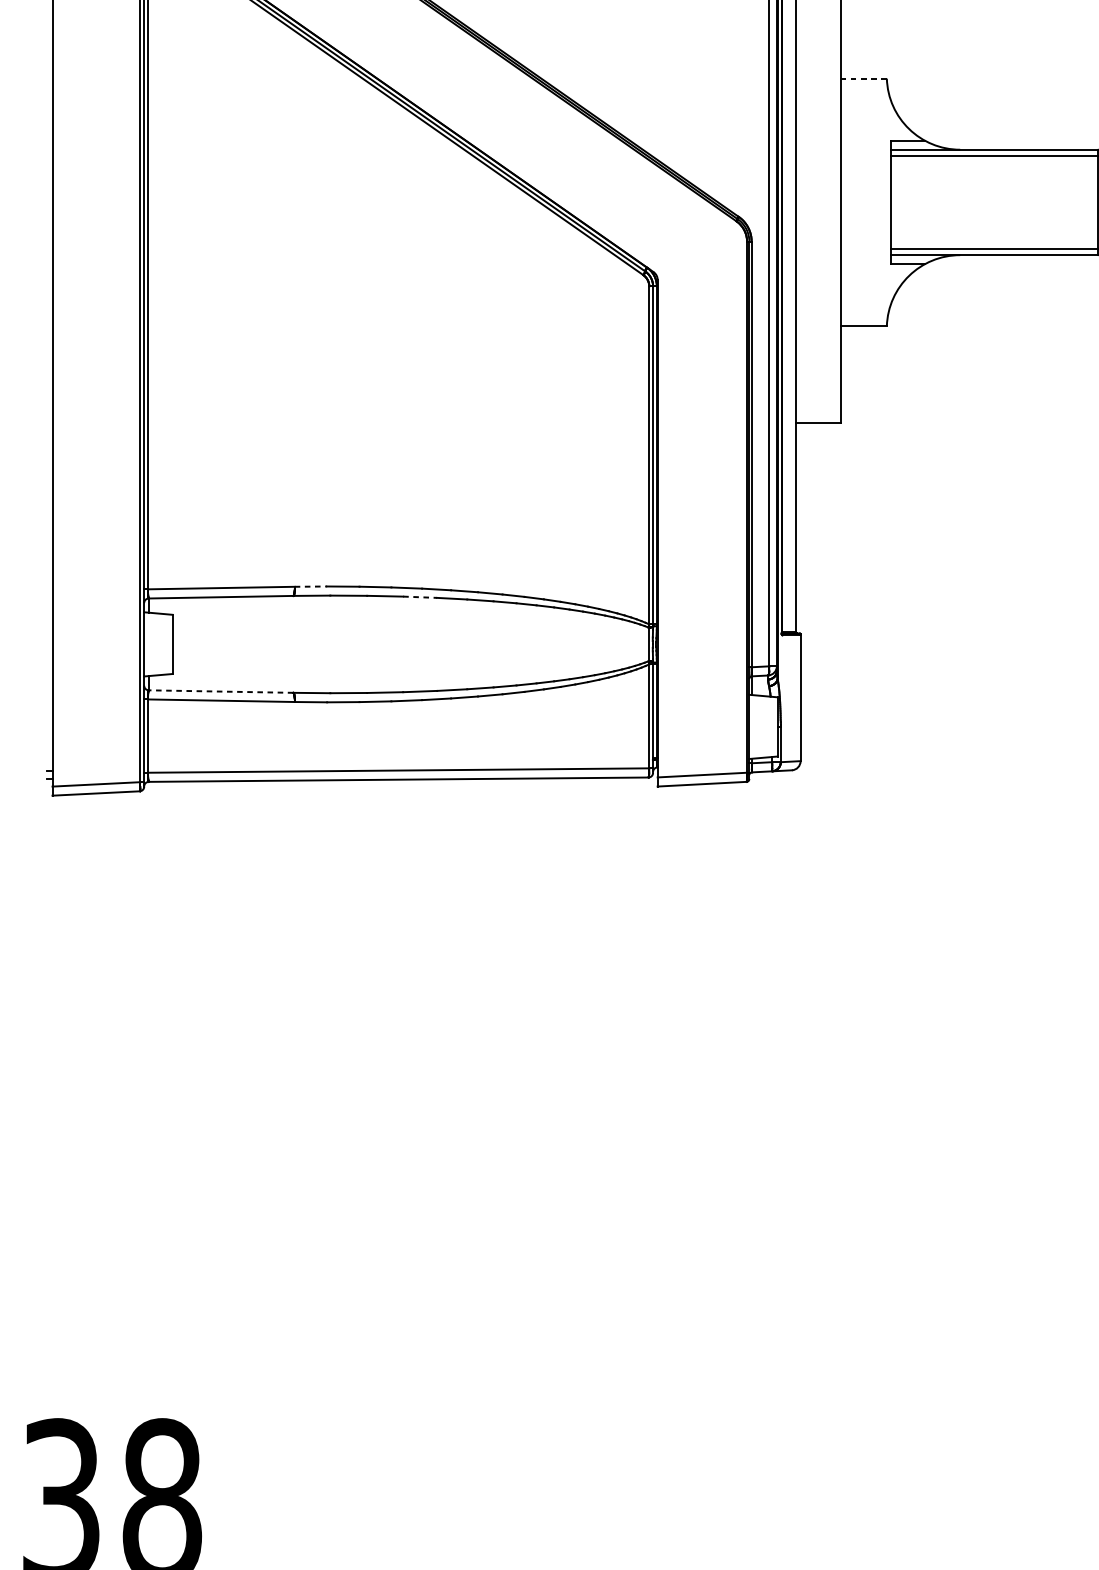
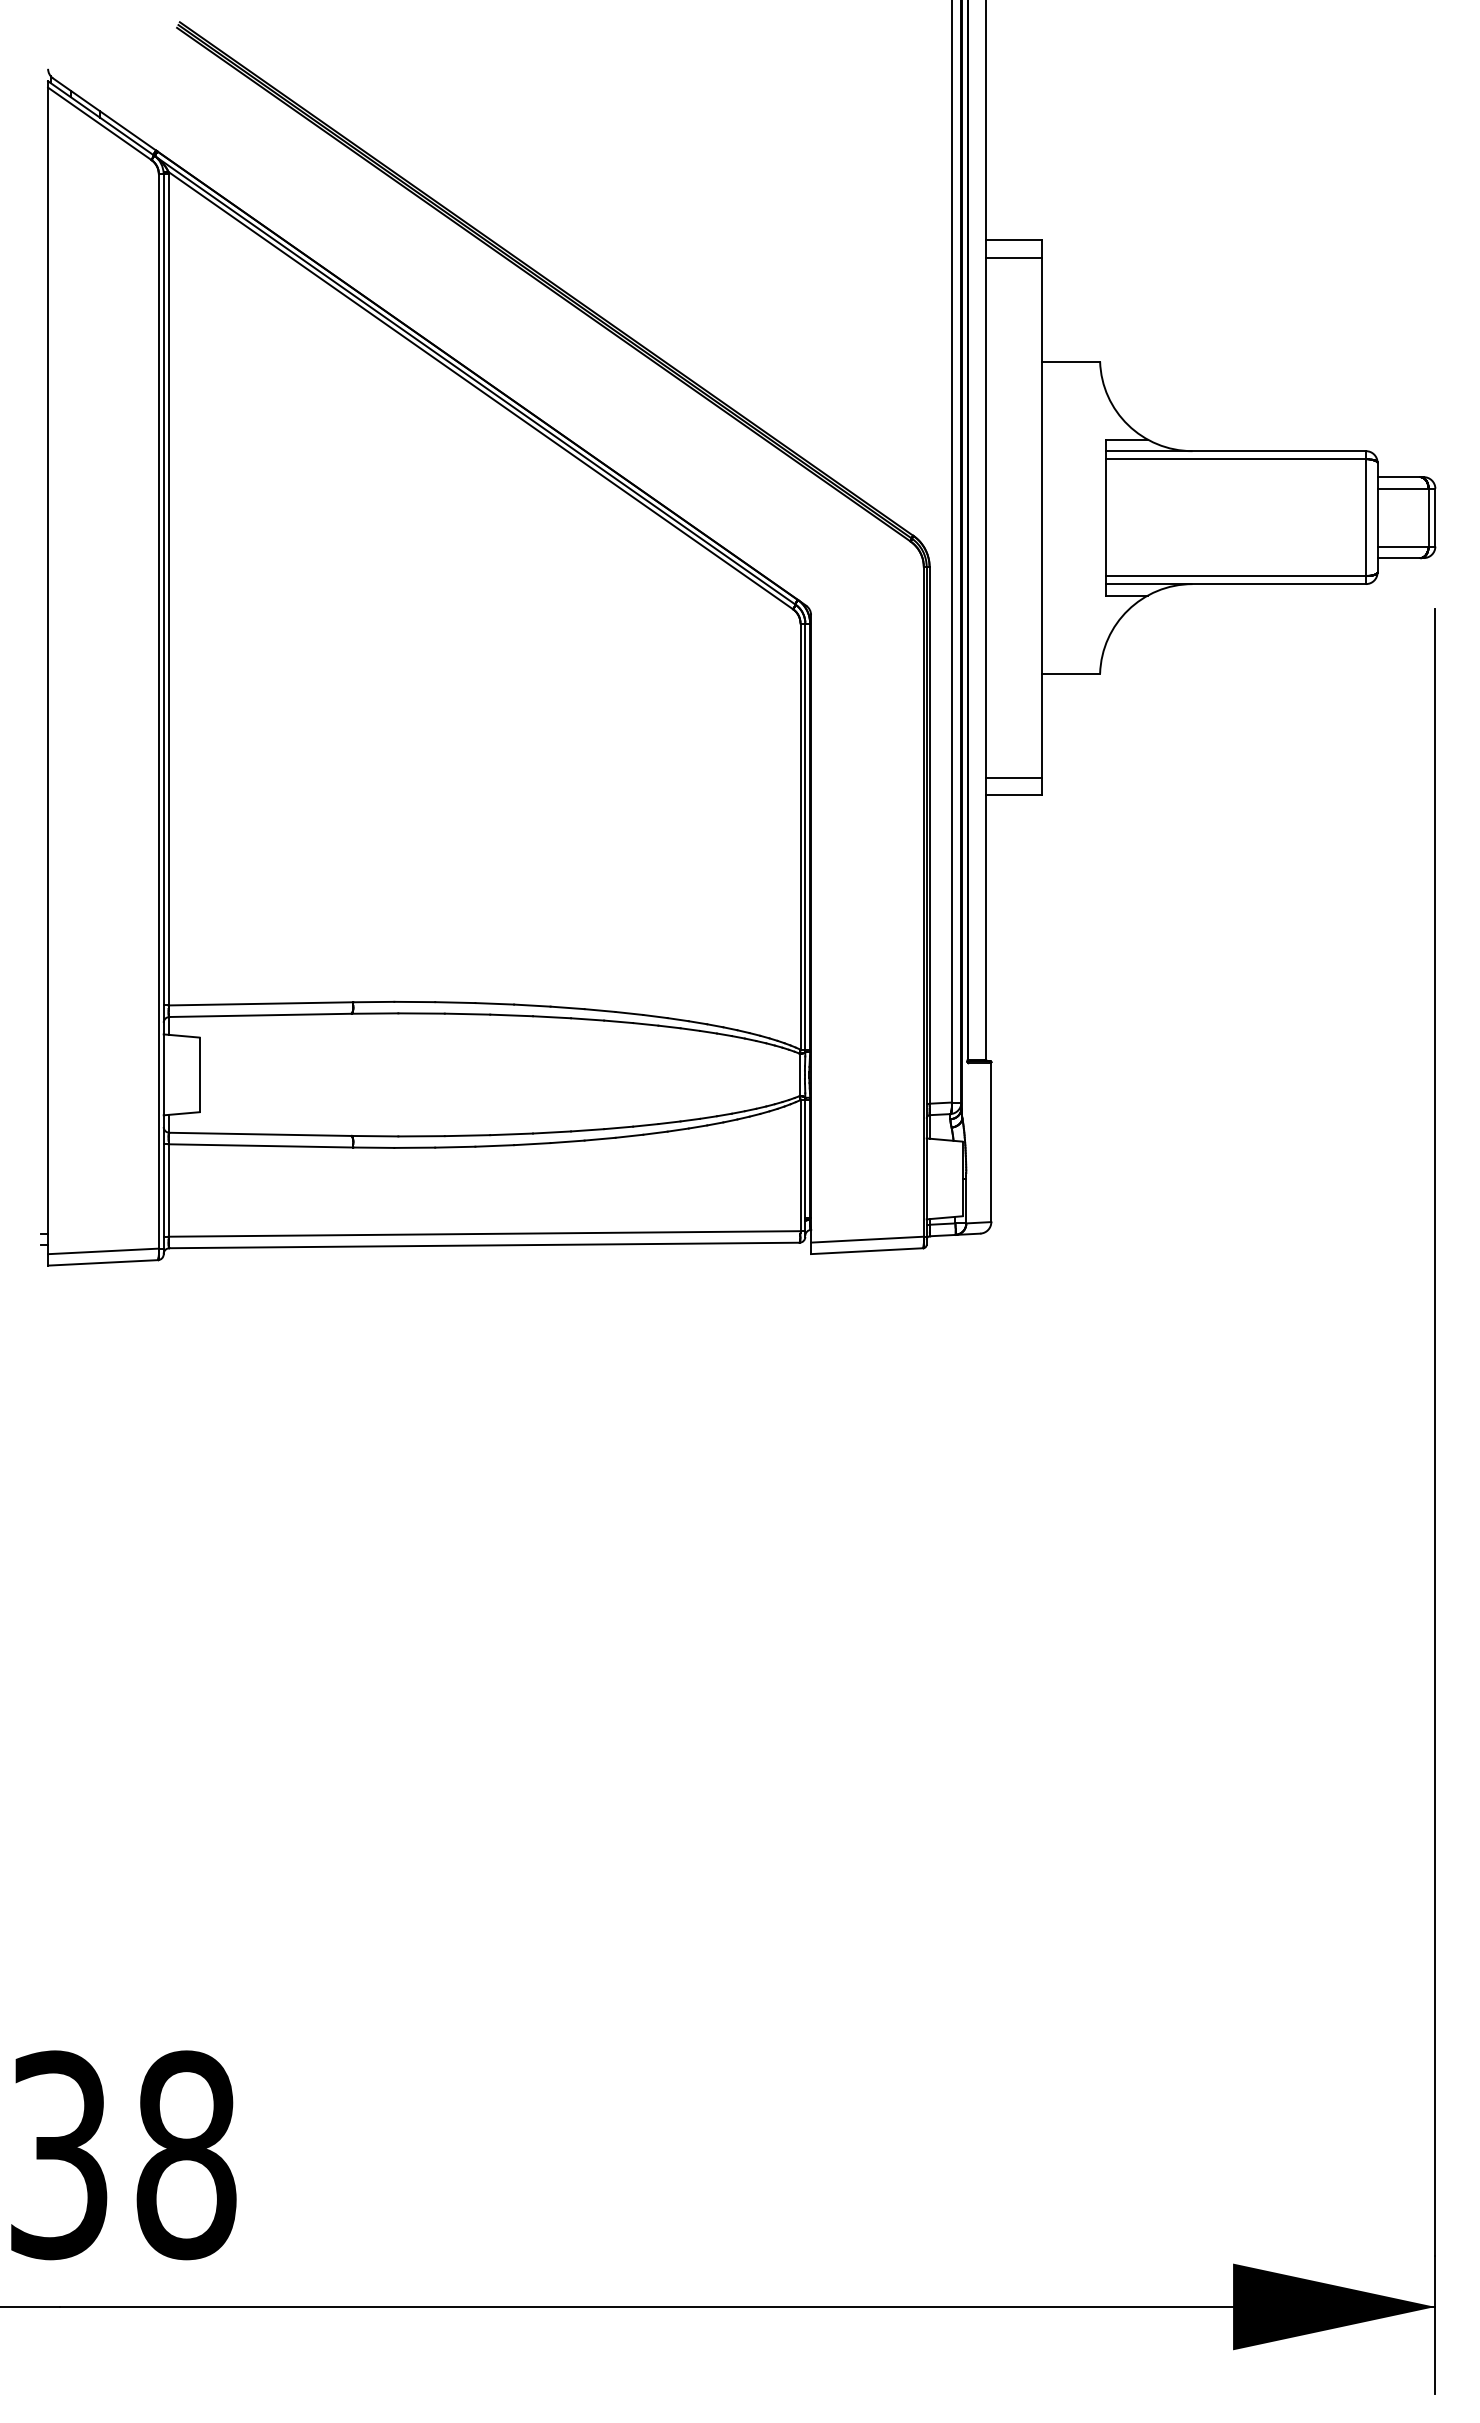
line: (864, 78) -> (1071, 361), dashed -> solid
line: (818, 408) -> (1013, 777), added
line: (311, 586) -> (374, 1002), dashed -> solid
line: (420, 597) -> (512, 1015), dashed -> solid
line: (220, 691) -> (260, 1134), dashed -> solid

